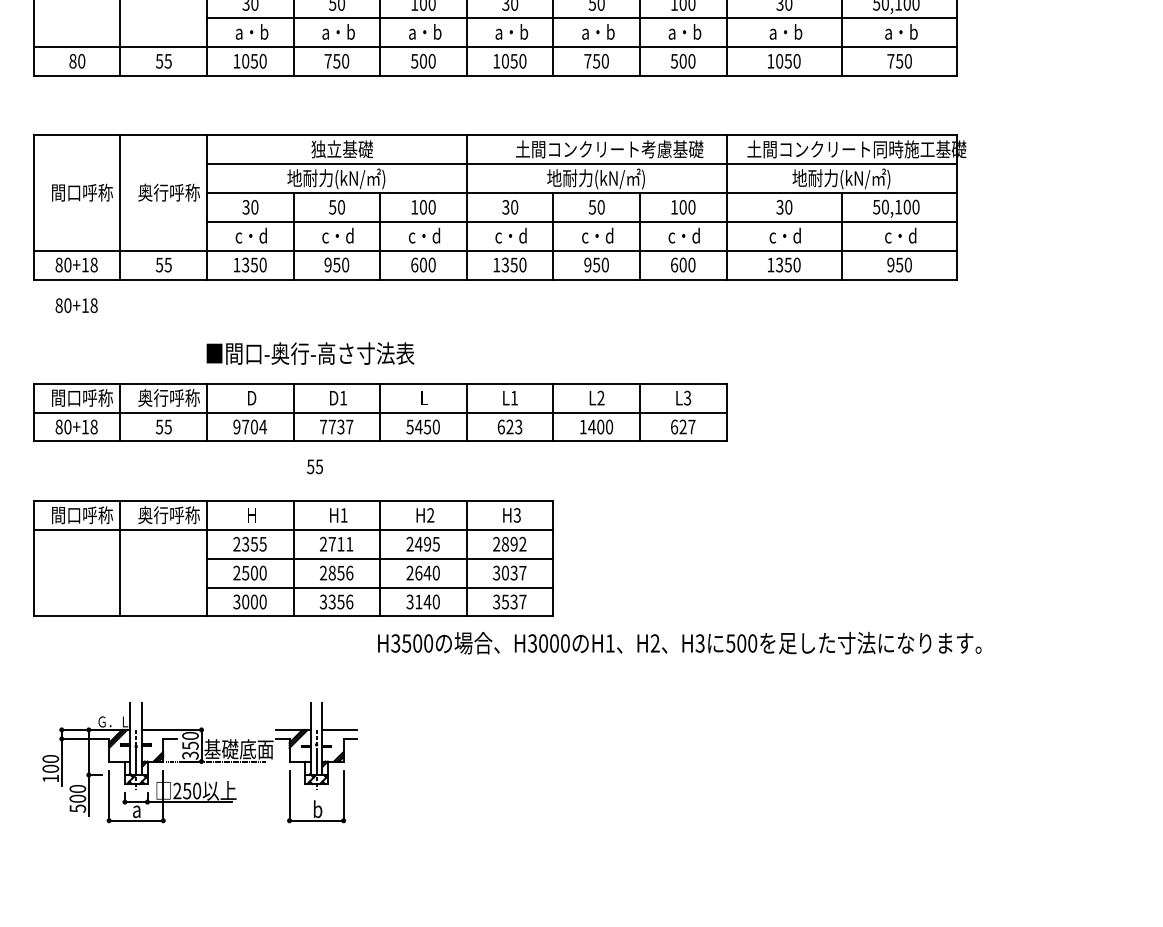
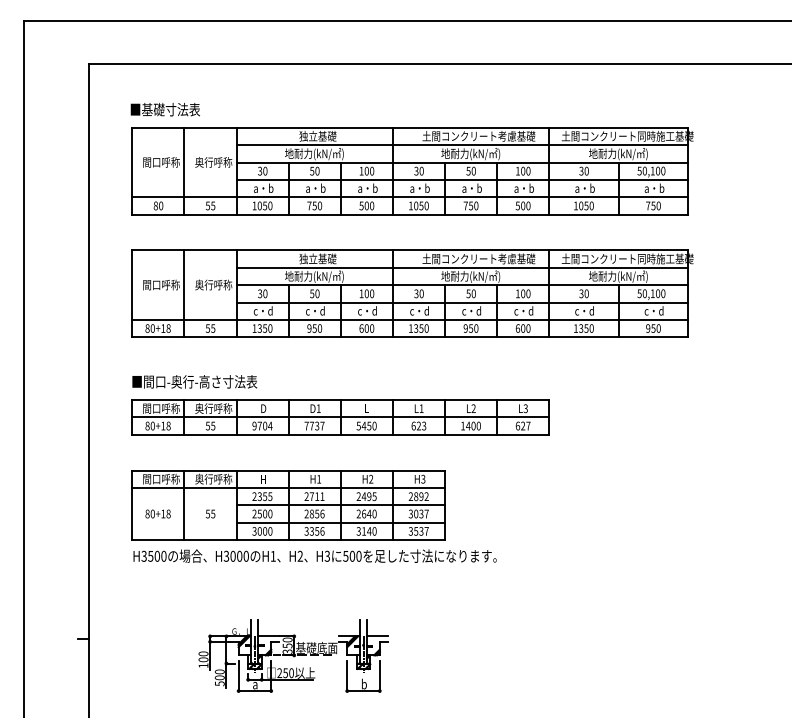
text: (75, 304) -> (157, 513), moved
text: (309, 352) -> (194, 381), moved
text: (314, 465) -> (210, 513), moved
text: (678, 642) -> (314, 555), moved
part: (200, 761) -> (293, 655), moved

